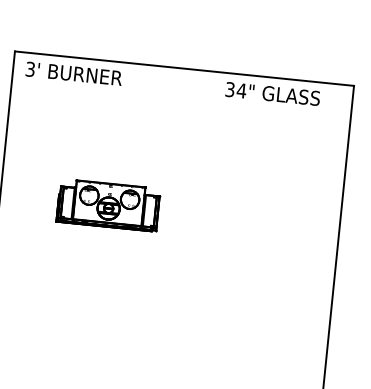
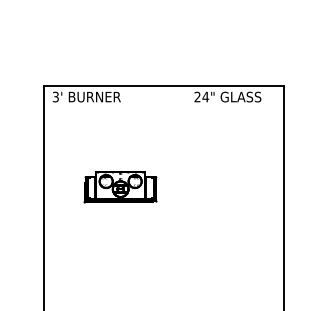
text: (230, 90) -> (197, 97), 34" -> 24"

